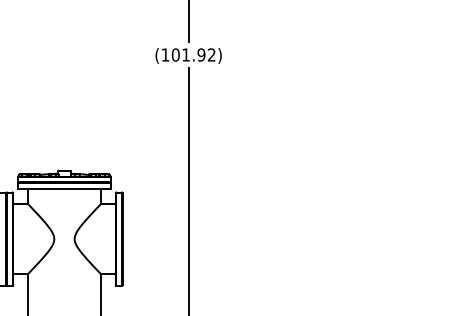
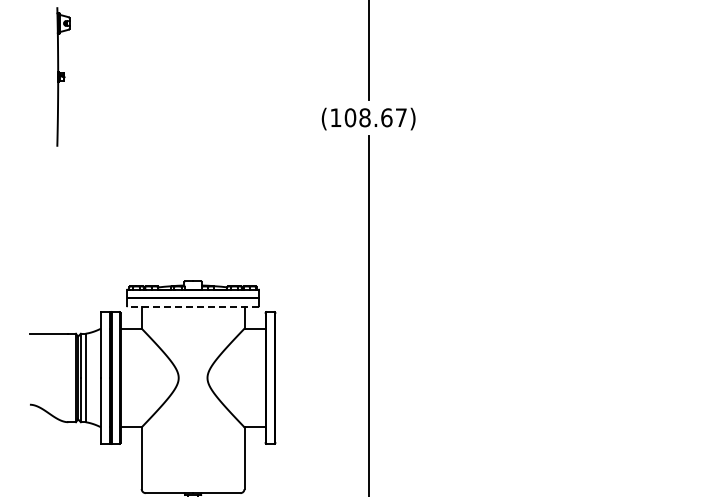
text: (198, 54) -> (382, 117), (101.92) -> (108.67)
line: (64, 188) -> (192, 306), solid -> dashed

